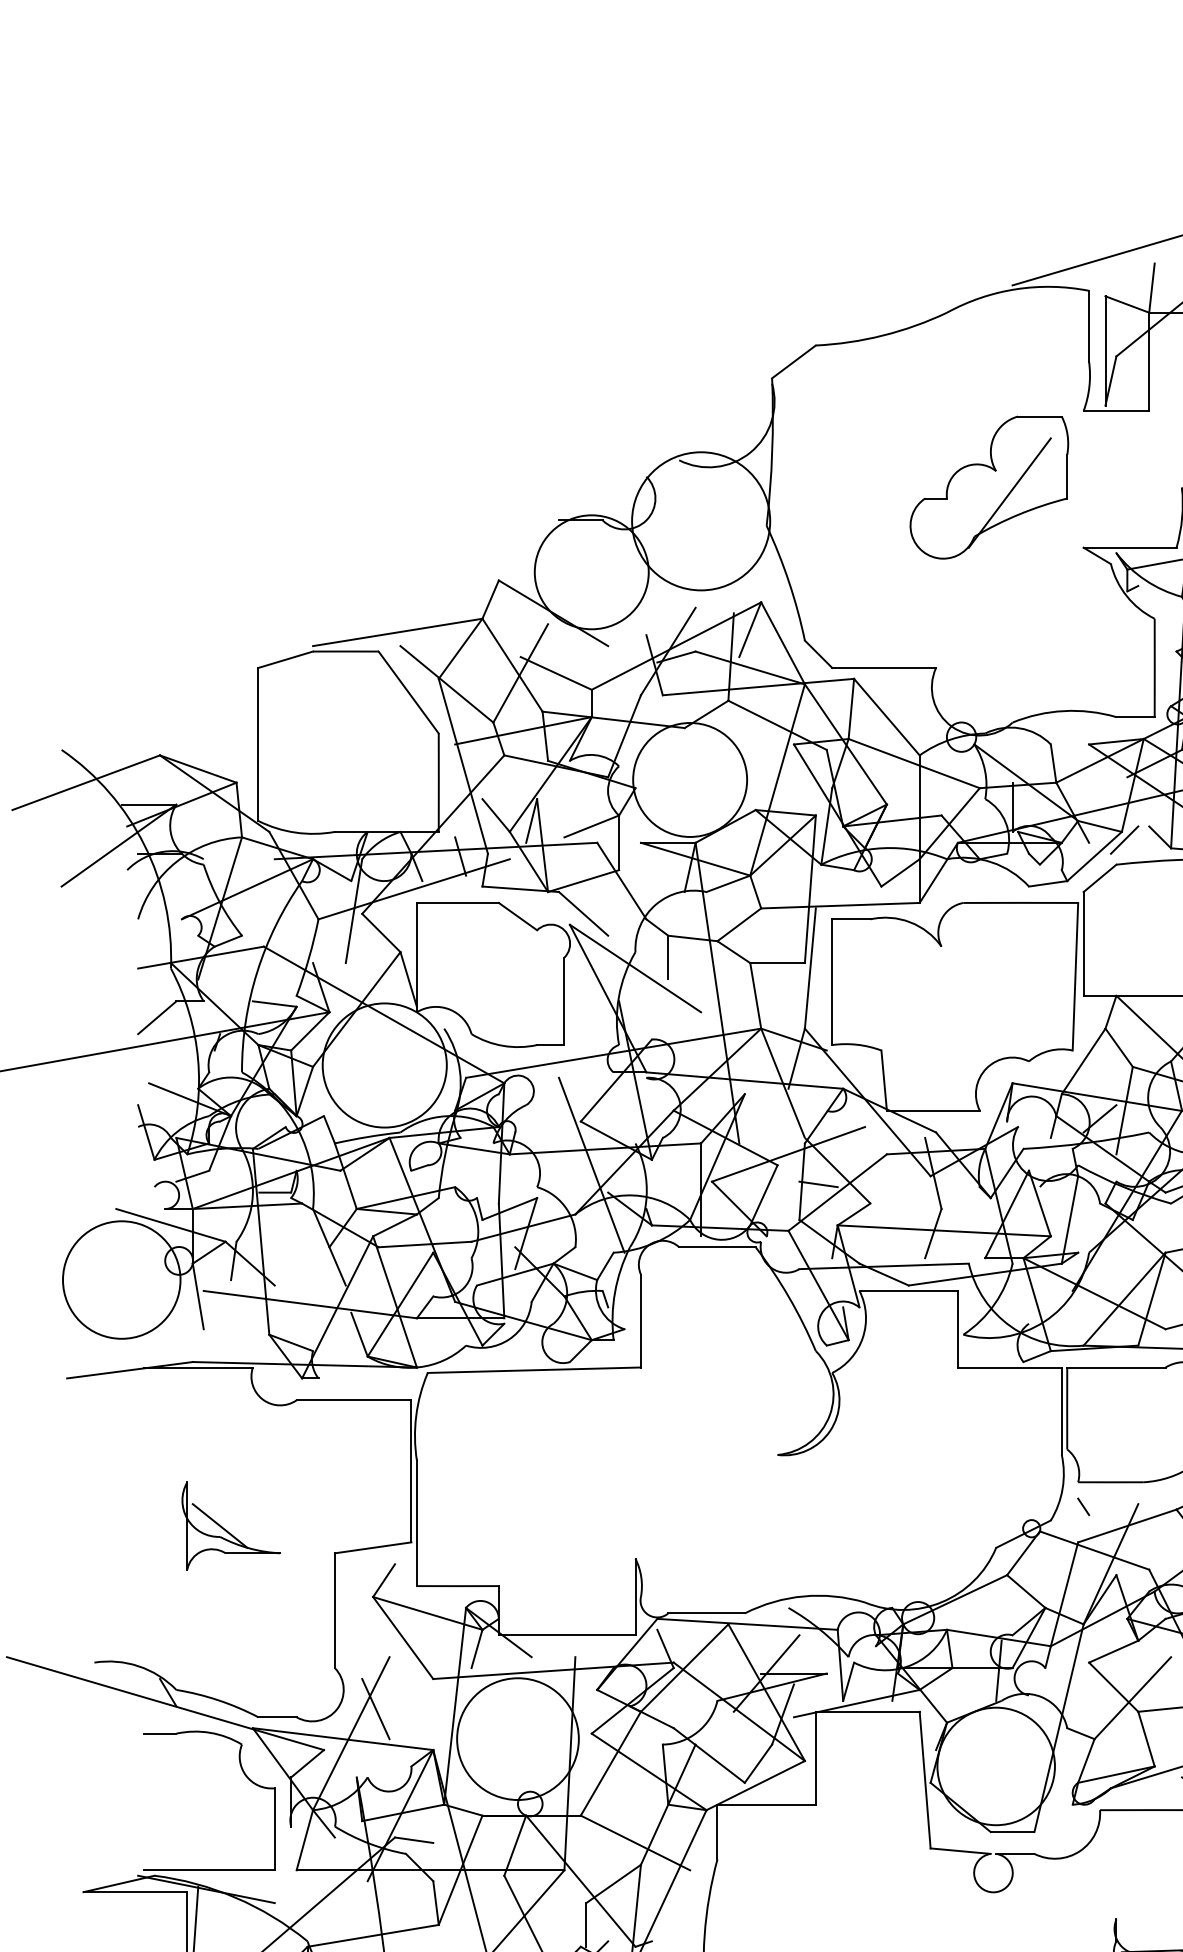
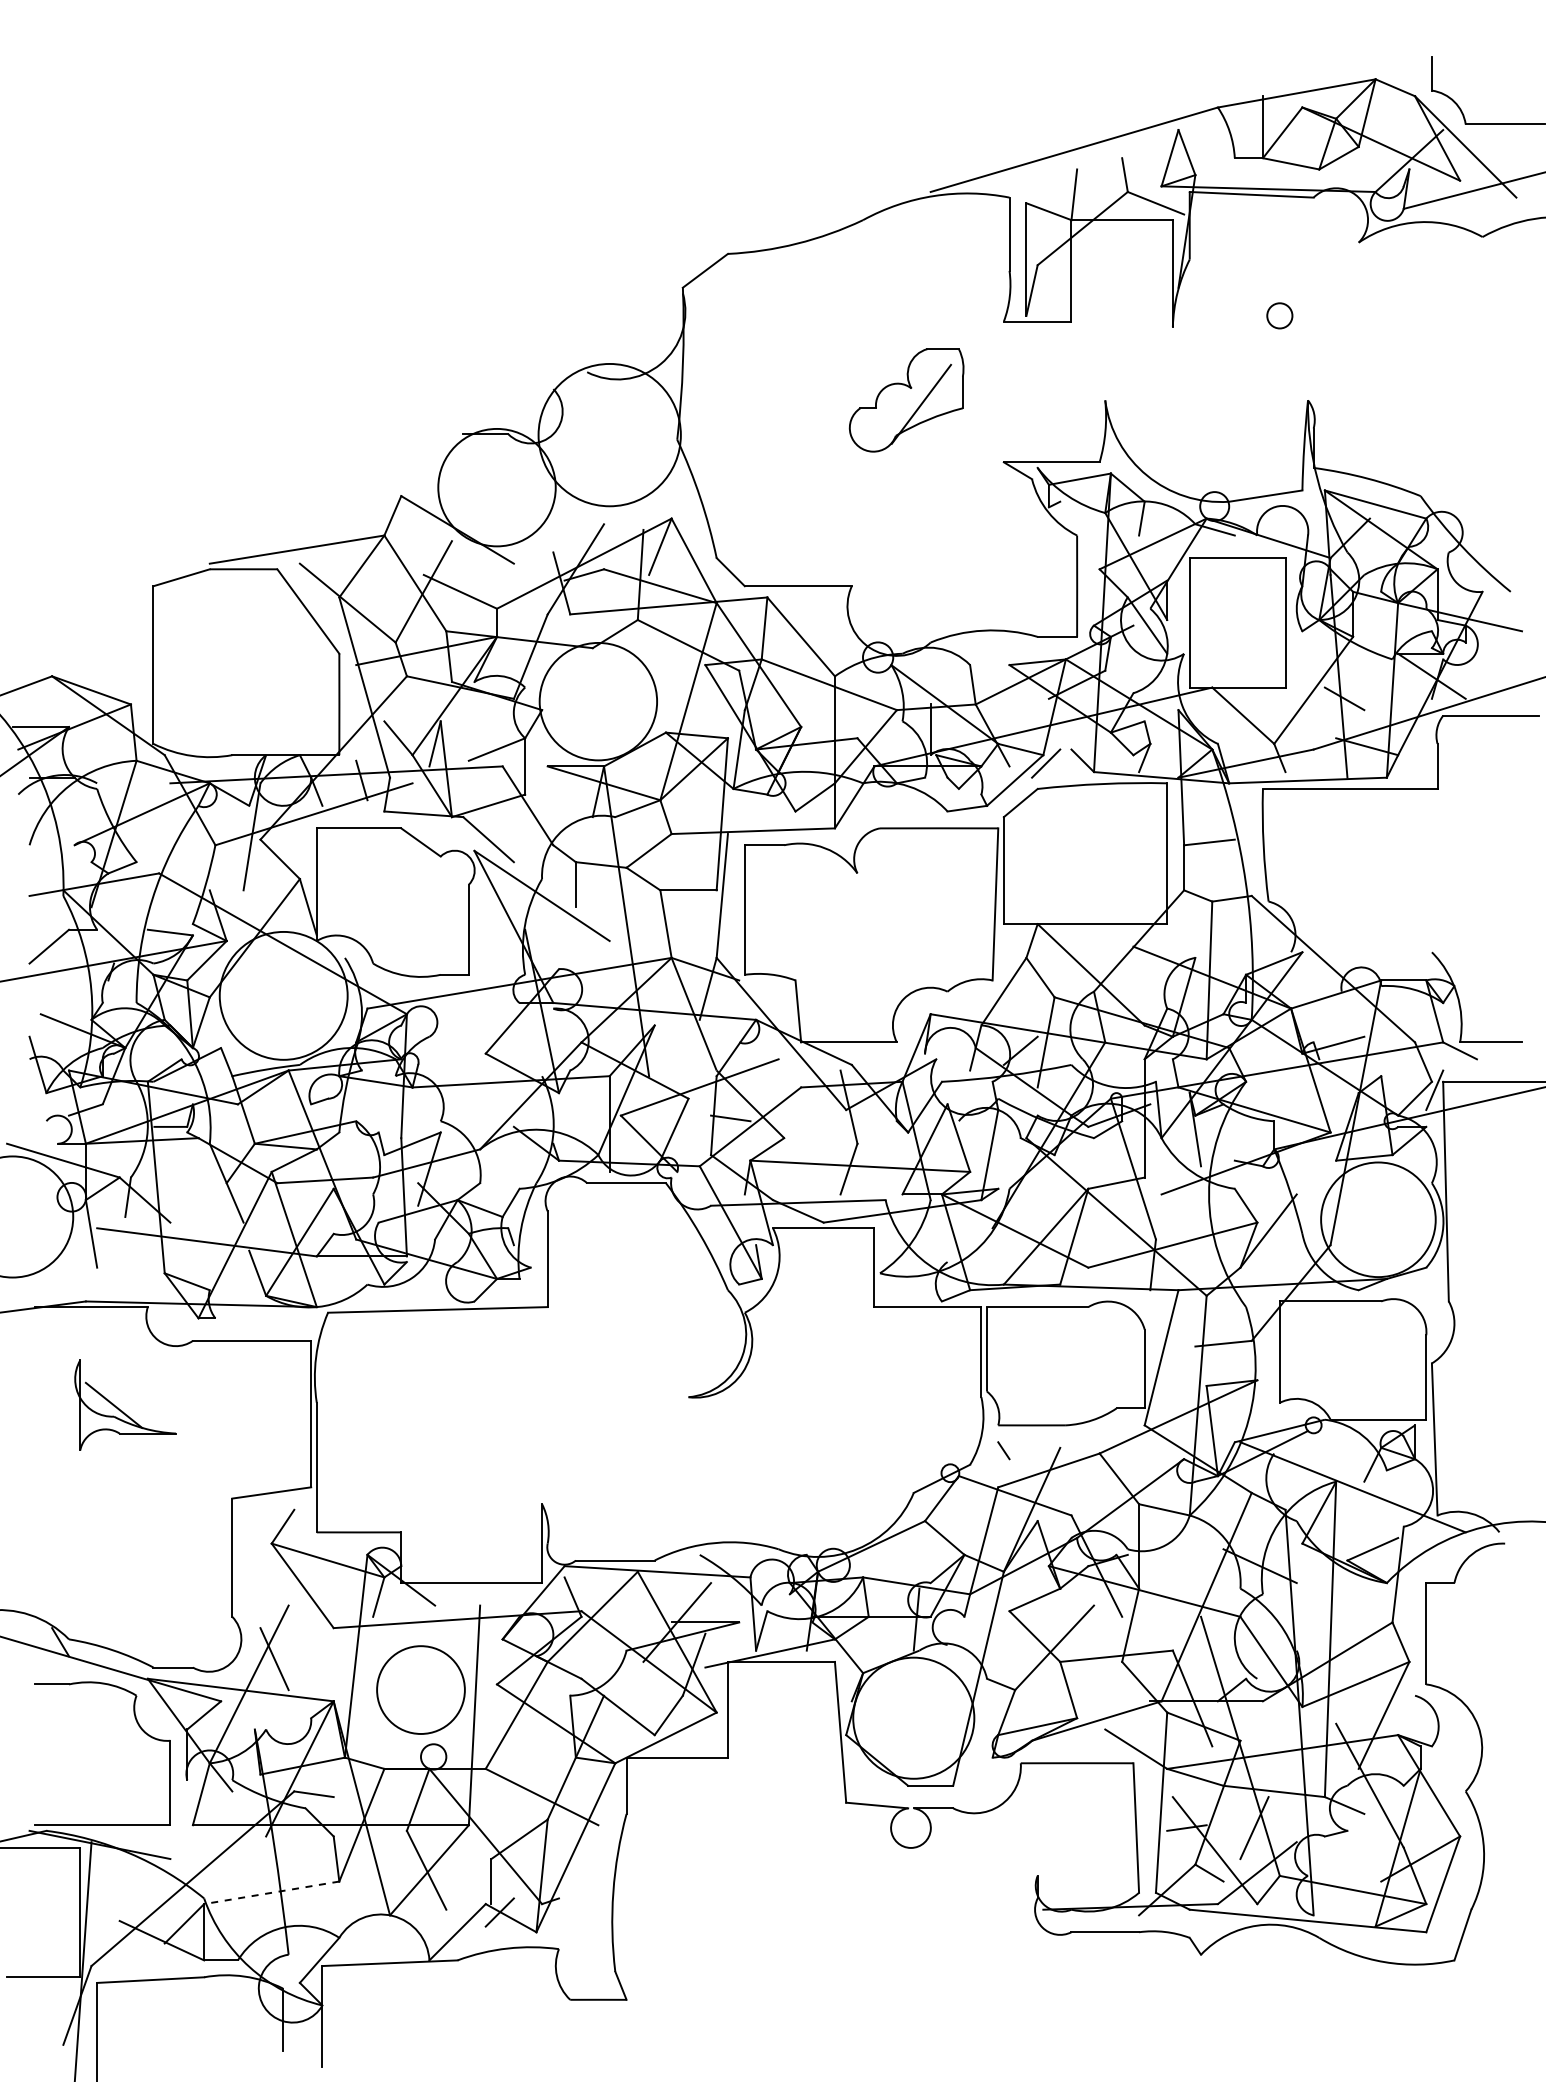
part: (989, 487) -> (906, 400), size x0.7
line: (591, 1165) -> (496, 1098), removed
part: (228, 1530) -> (122, 1410), moved
circle: (517, 1738) -> (420, 1689), size x0.7
line: (372, 1935) -> (271, 1892), solid -> dashed

